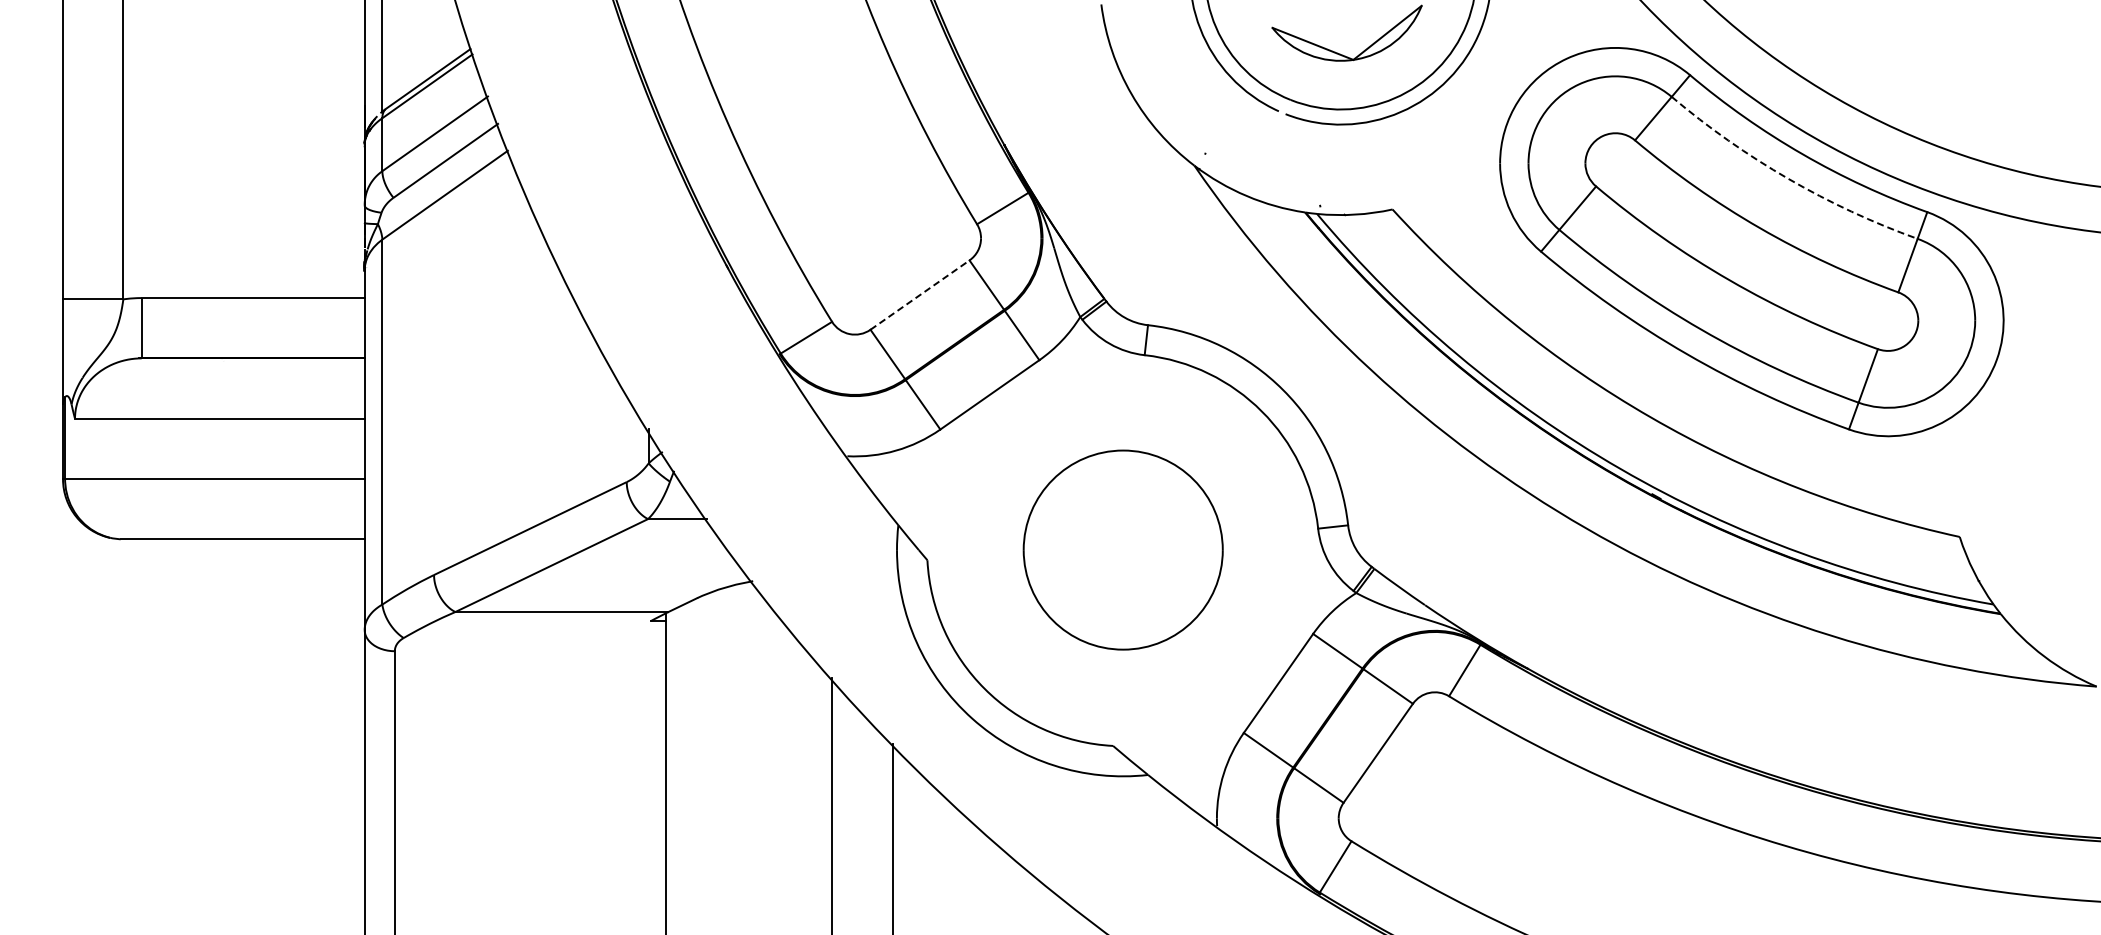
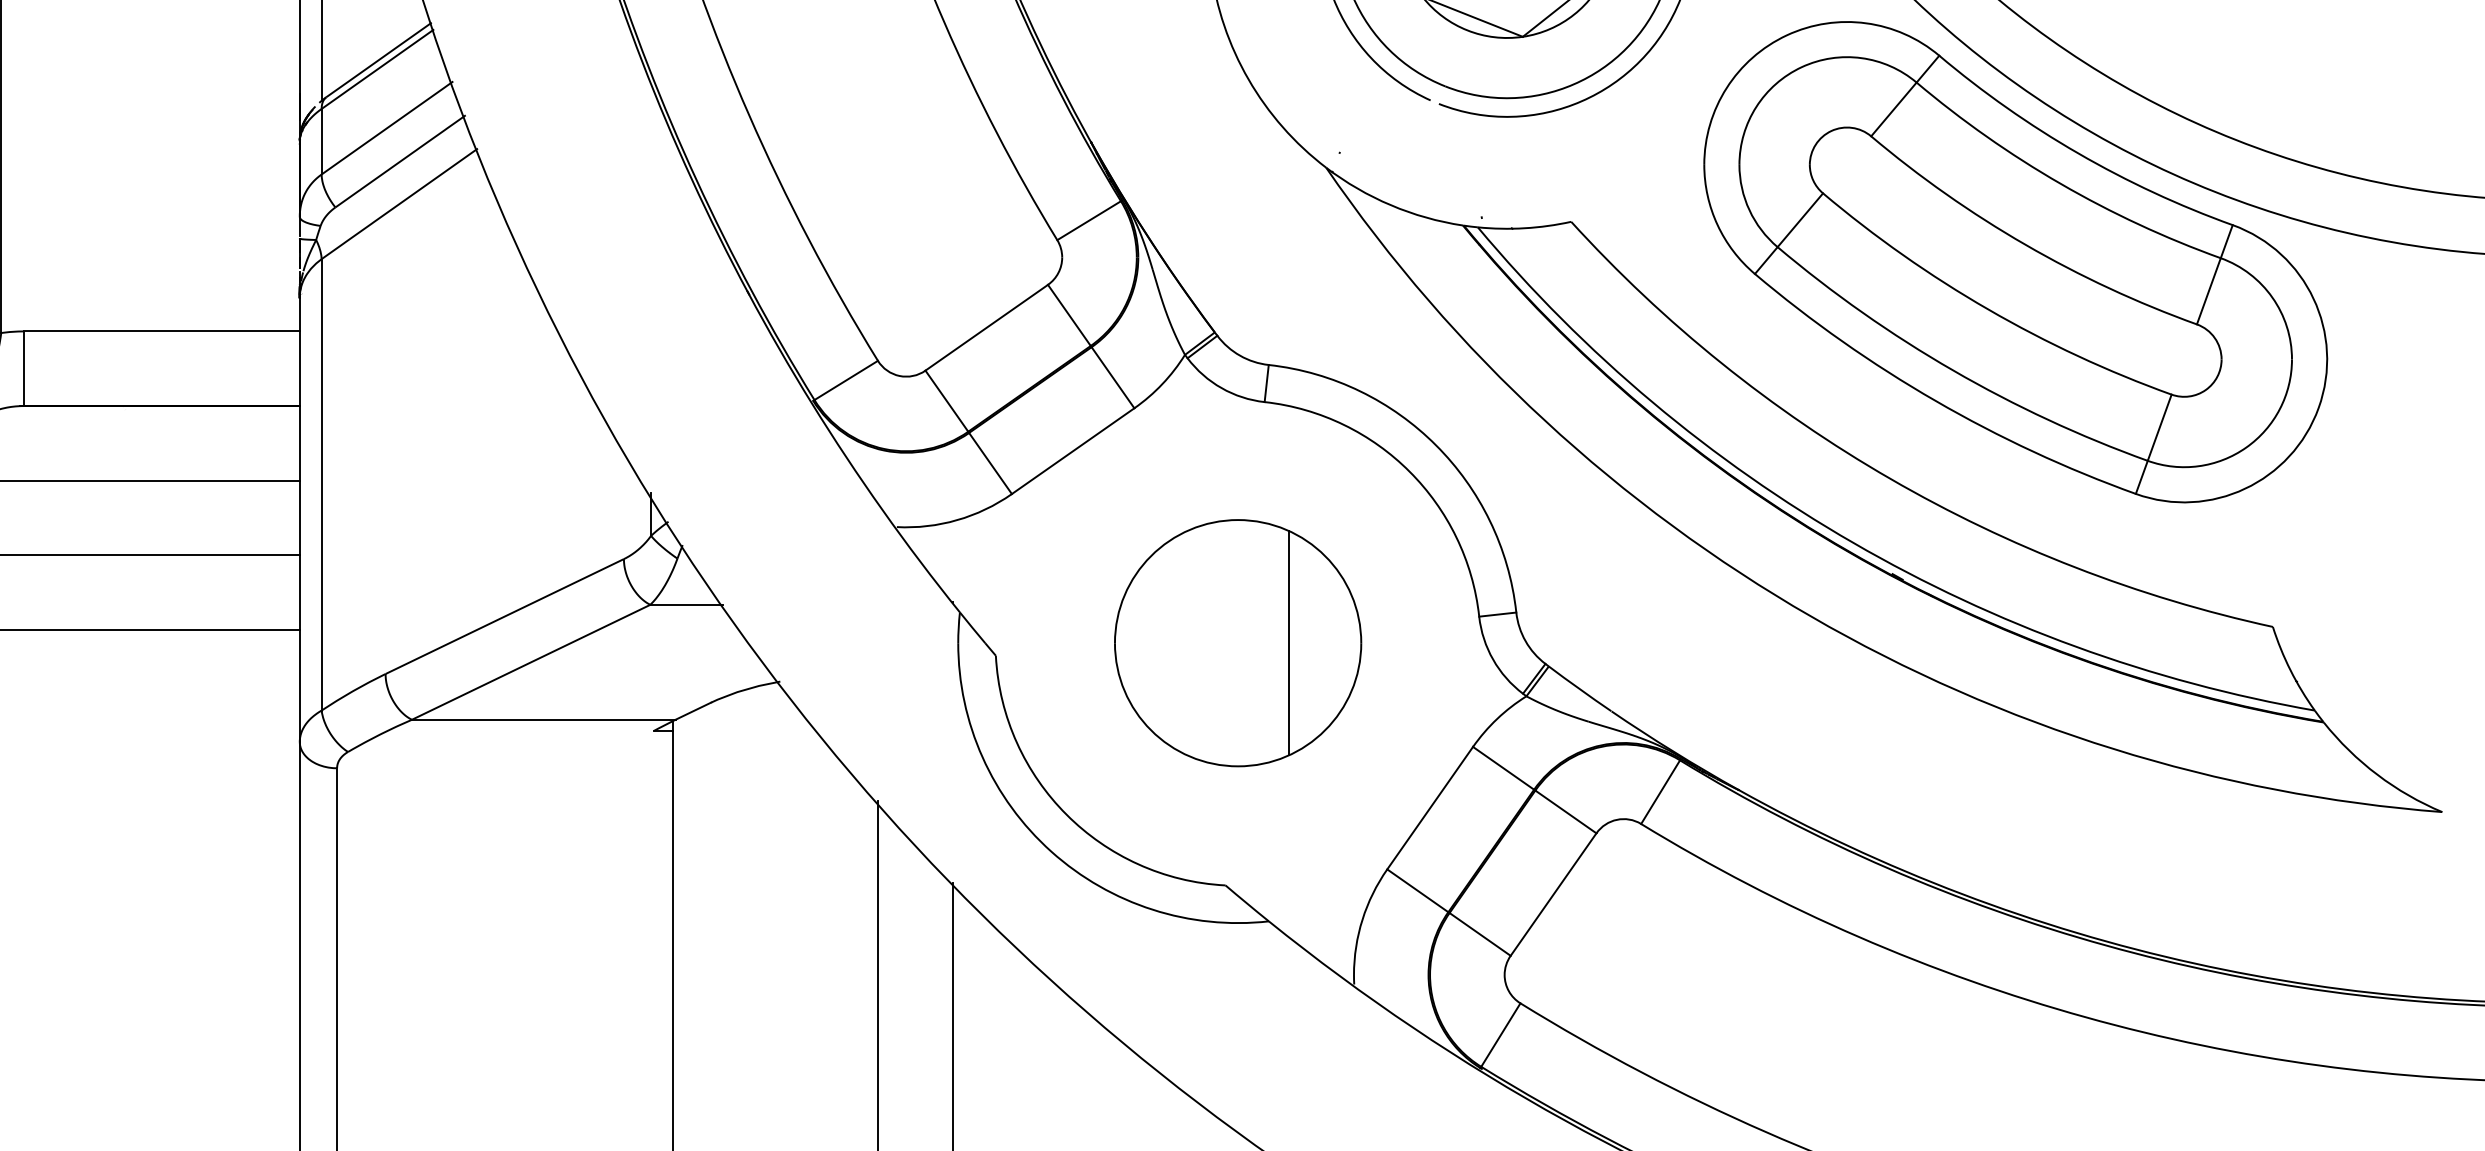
arc: (1788, 178) -> (2061, 183), dashed -> solid
line: (920, 294) -> (987, 327), dashed -> solid
line: (1164, 549) -> (1289, 642), added

